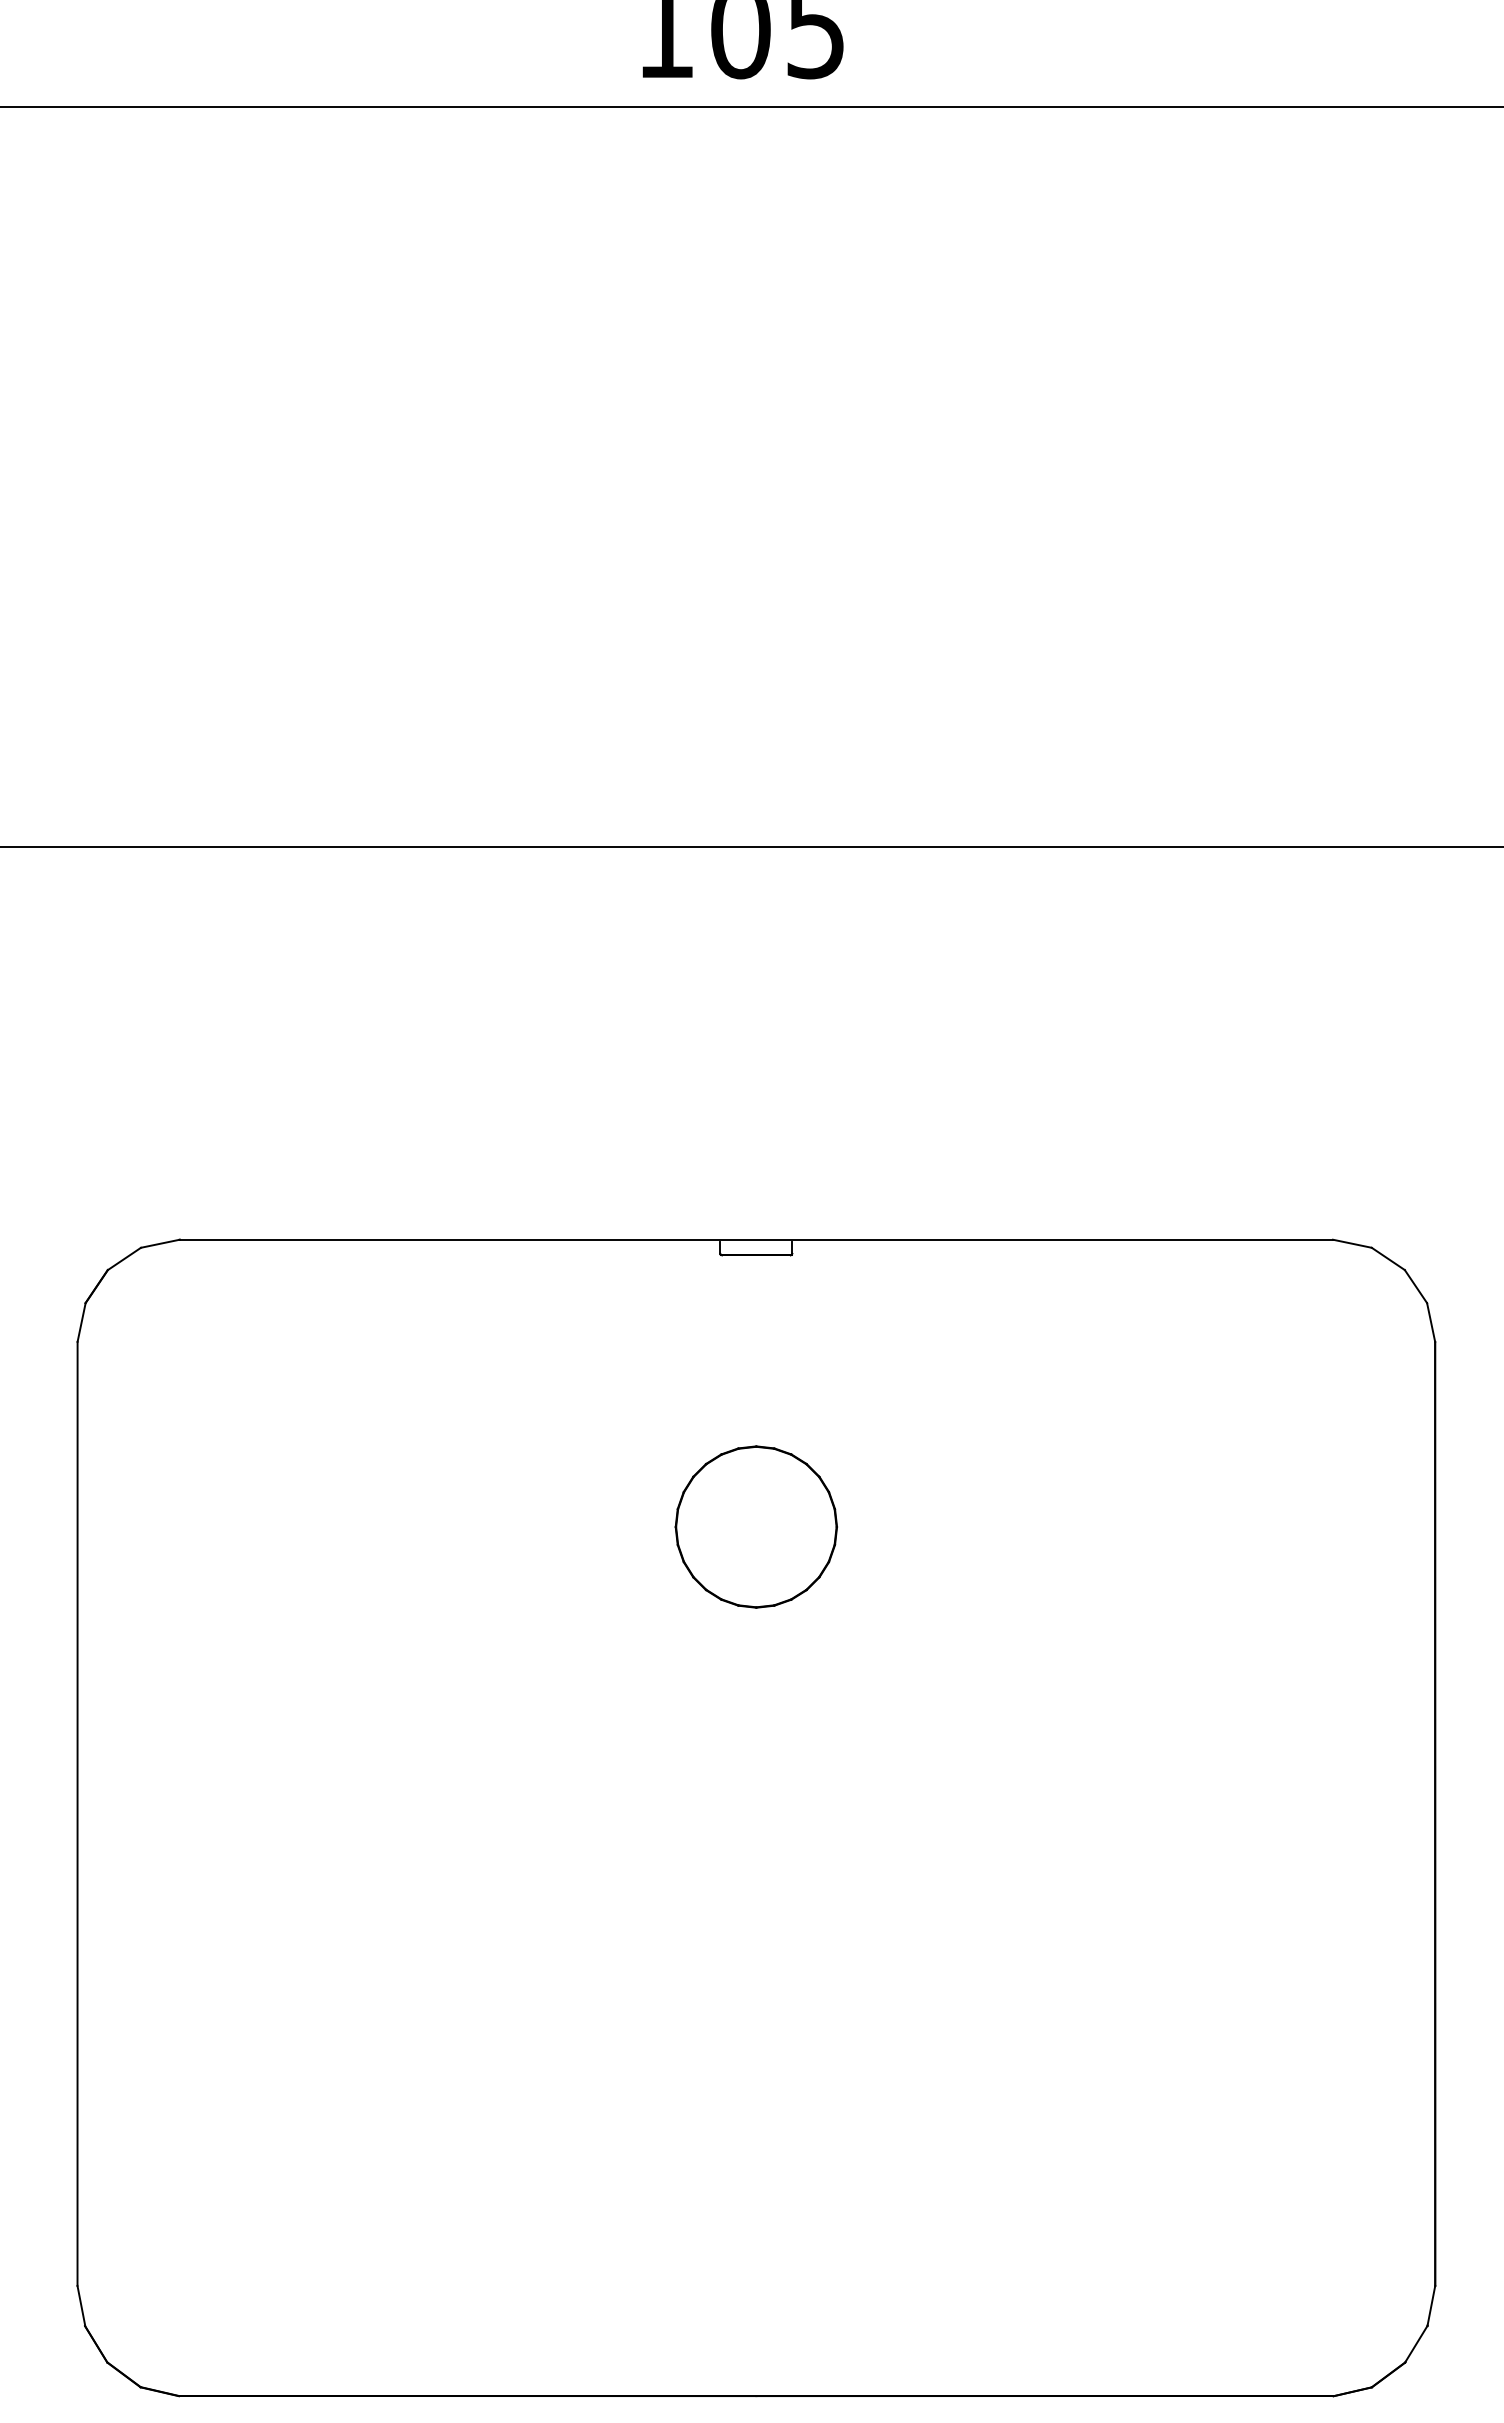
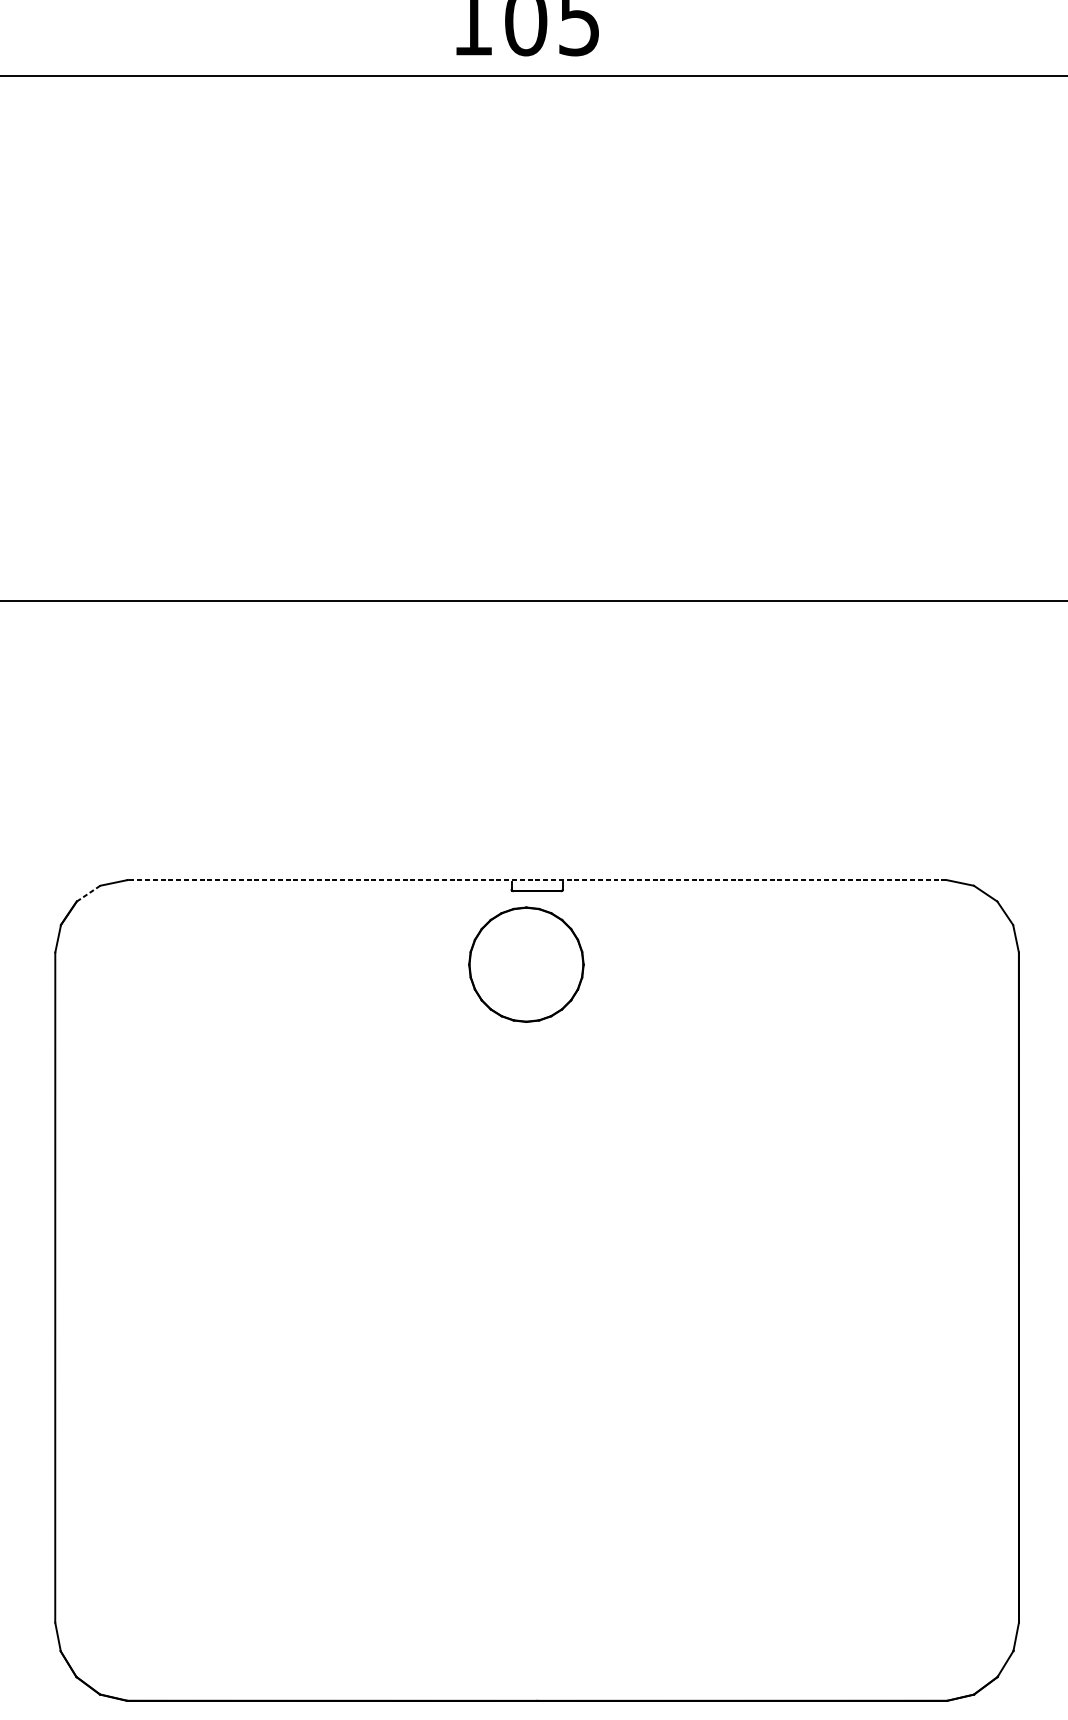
line: (756, 1239) -> (537, 879), solid -> dashed
line: (124, 1258) -> (88, 893), solid -> dashed
part: (755, 1526) -> (525, 964), moved

